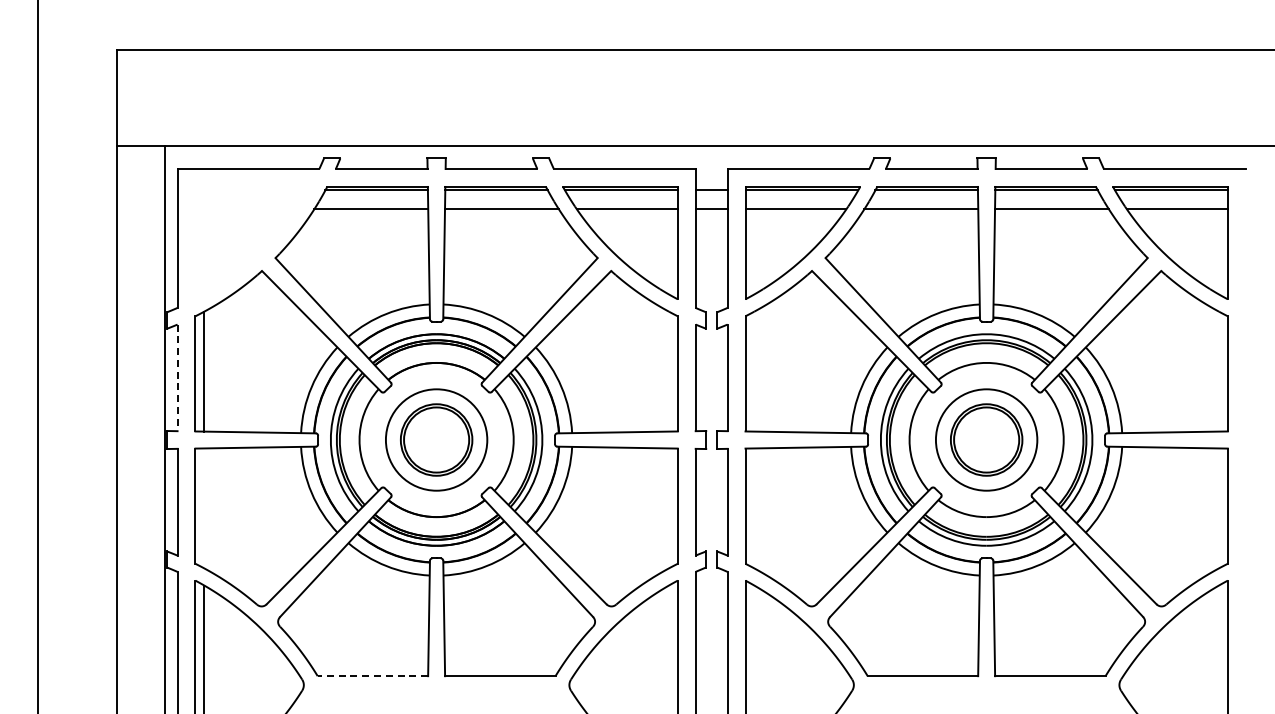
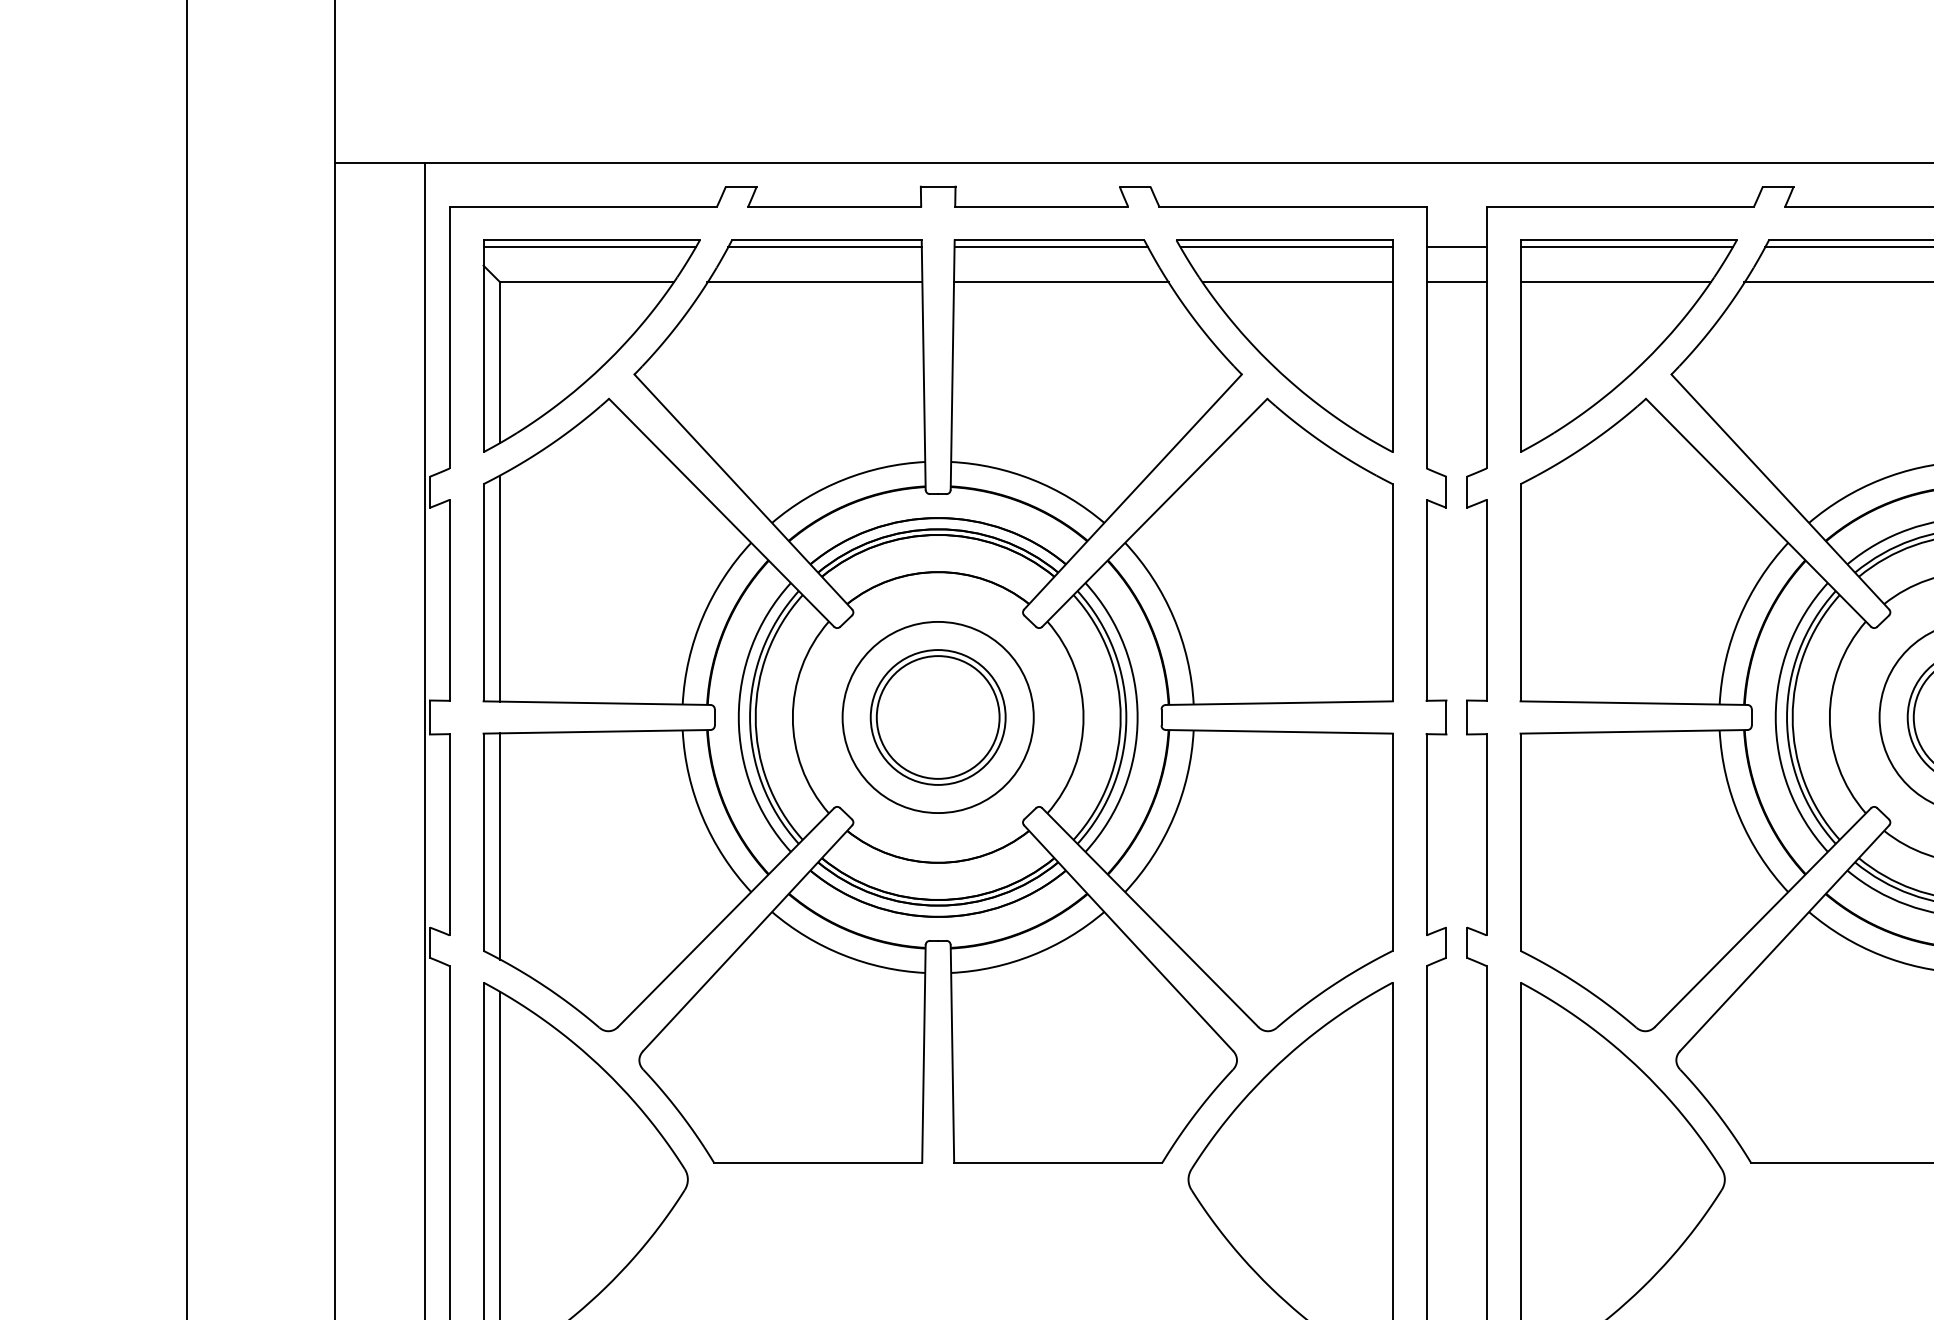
part: (252, 242) -> (591, 345), added
line: (177, 378) -> (449, 601), dashed -> solid
line: (204, 508) -> (500, 846), added
line: (372, 676) -> (817, 1163), dashed -> solid

